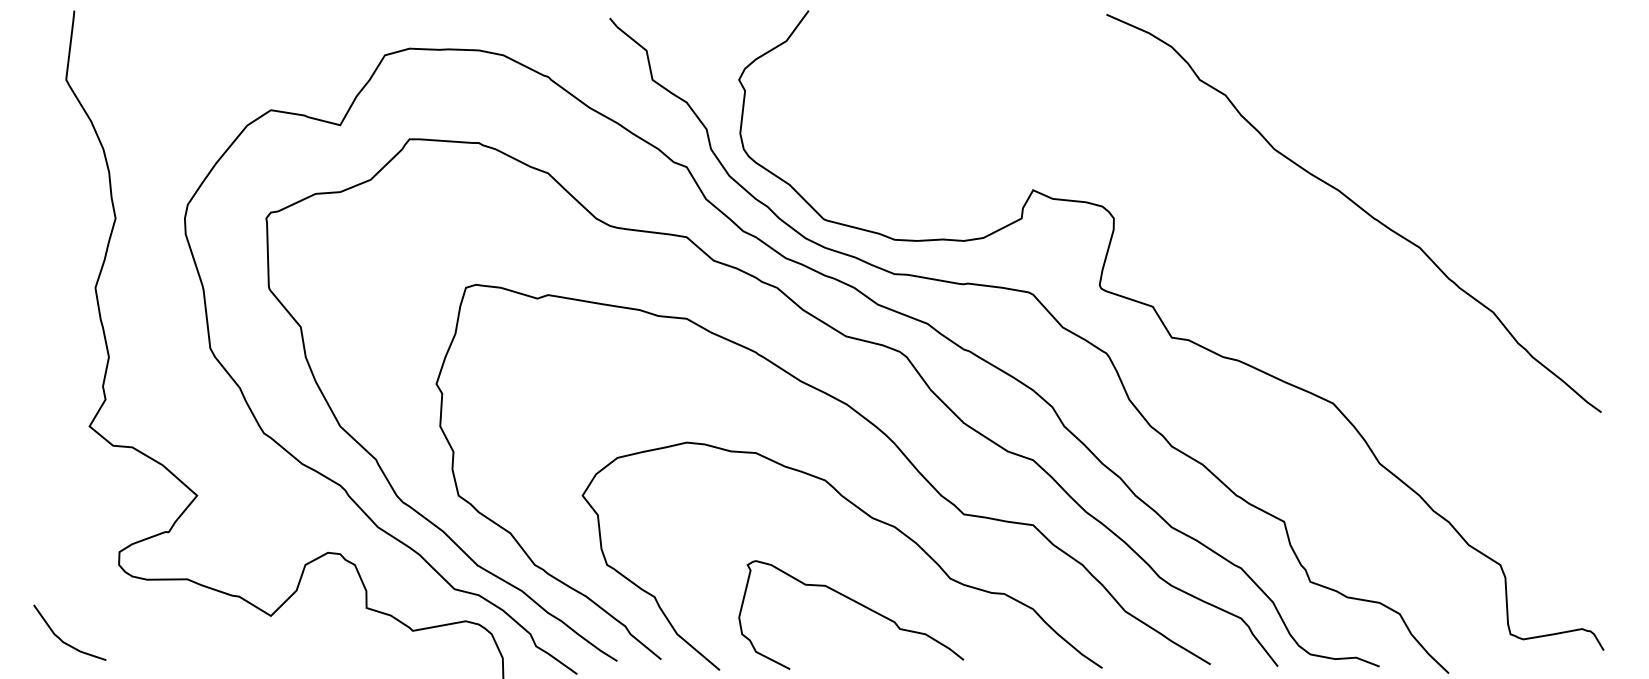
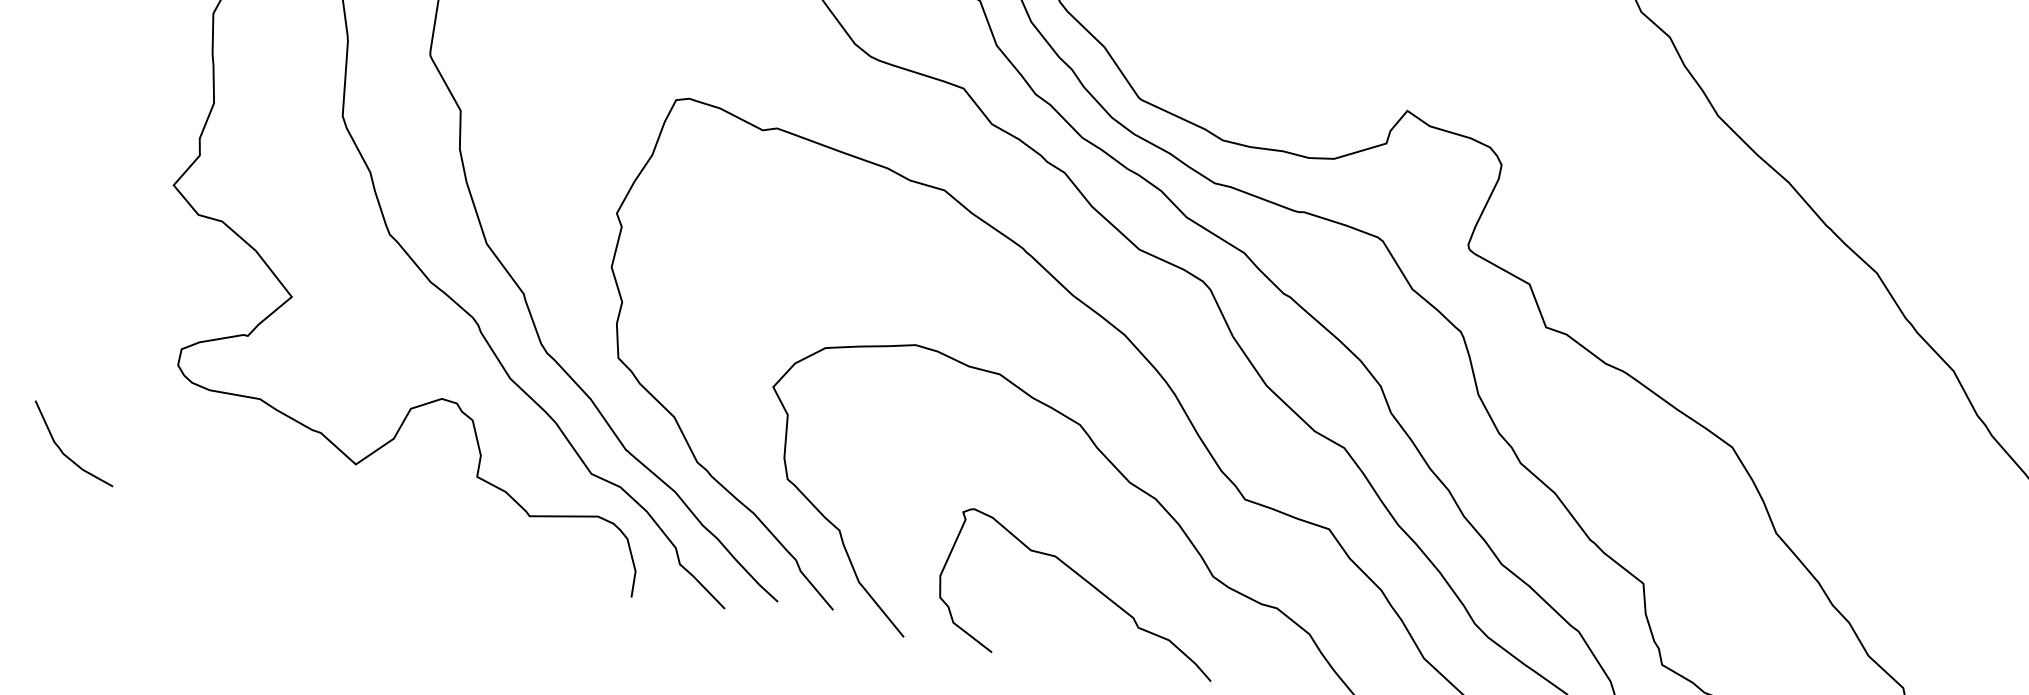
curve: (64, 641) -> (65, 453), moved

